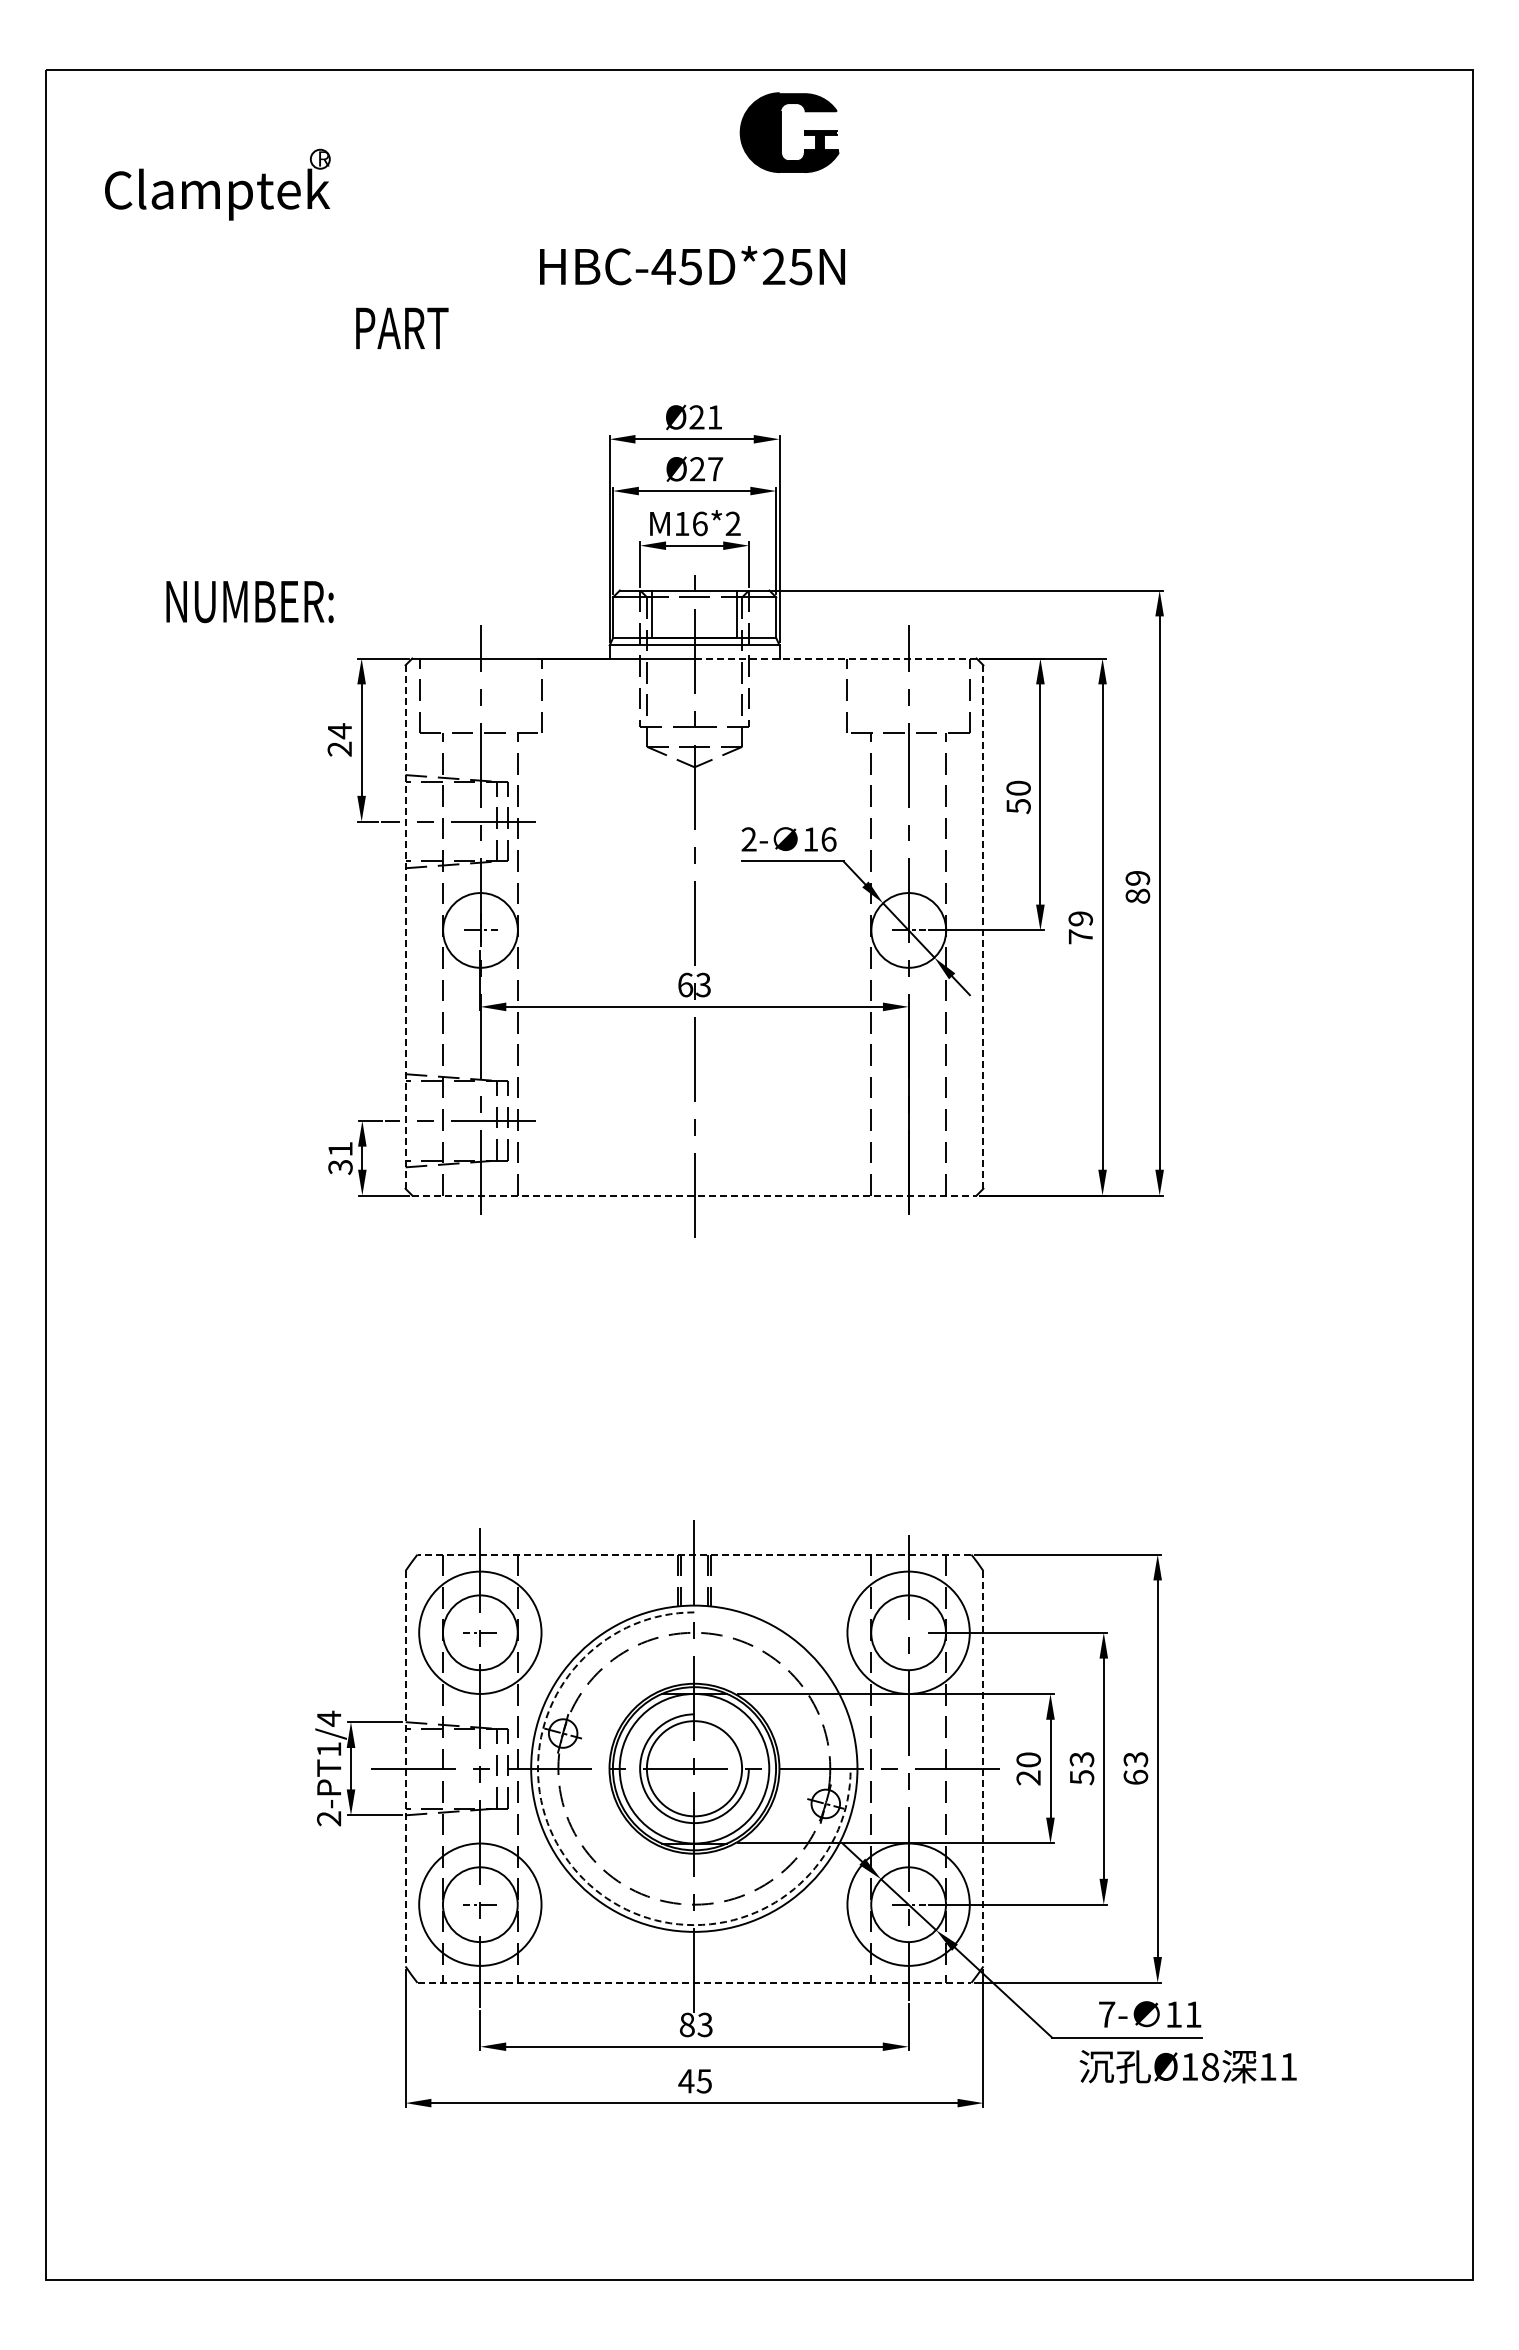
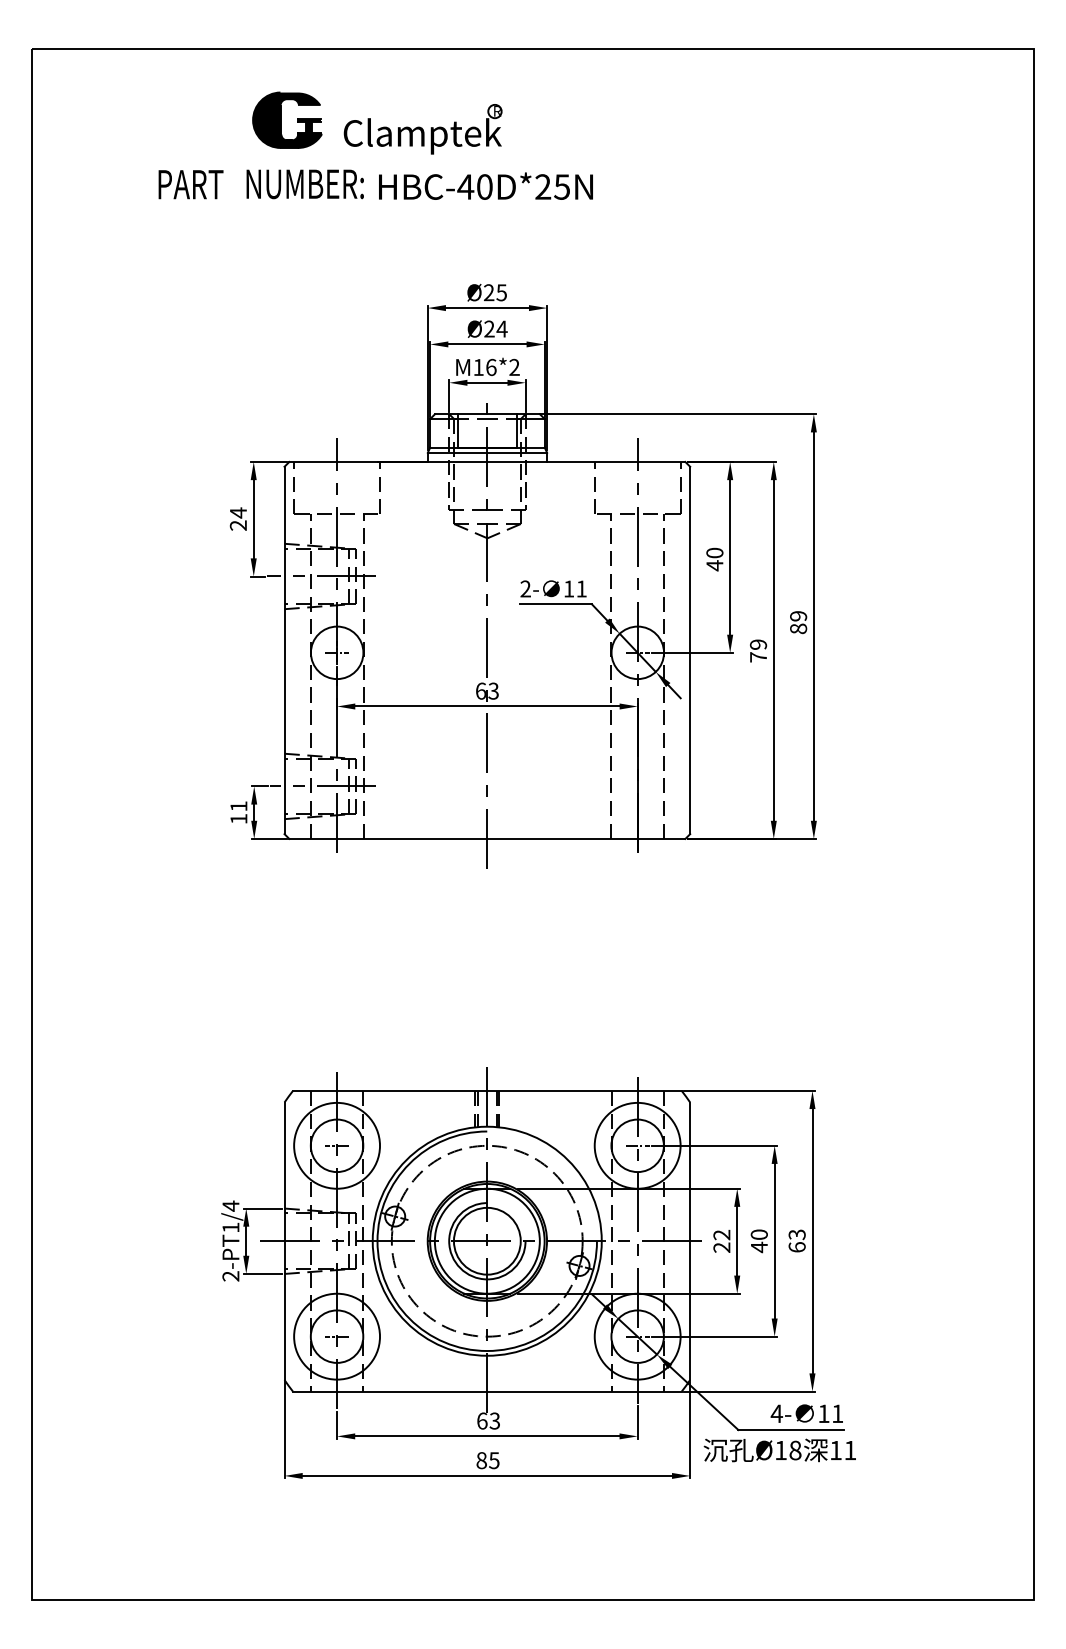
part: (781, 132) -> (281, 120), moved
part: (217, 184) -> (422, 129), moved
text: (690, 266) -> (484, 186), HBC-45D*25N -> HBC-40D*25N
text: (402, 327) -> (191, 184), moved
text: (714, 417) -> (501, 292), Ø21 -> Ø25
text: (715, 469) -> (502, 329), Ø27 -> Ø24
text: (249, 602) -> (304, 184), moved
line: (835, 658) -> (586, 461), dashed -> solid
text: (1018, 806) -> (714, 565), 50 -> 40
text: (828, 839) -> (581, 589), 16 -> 11
line: (405, 927) -> (284, 650), dashed -> solid
line: (983, 927) -> (690, 650), dashed -> solid
text: (340, 1167) -> (238, 819), 31 -> 11
line: (694, 1195) -> (487, 838), dashed -> solid
line: (694, 1554) -> (487, 1090), dashed -> solid
line: (908, 1632) -> (637, 1145), added
text: (1028, 1759) -> (721, 1234), 20 -> 22
line: (405, 1768) -> (284, 1241), dashed -> solid
line: (983, 1768) -> (690, 1241), dashed -> solid
text: (1081, 1768) -> (759, 1241), 53 -> 40
arc: (583, 1879) -> (409, 1318), dashed -> solid
line: (694, 1982) -> (487, 1391), dashed -> solid
text: (1106, 2014) -> (776, 1413), 7- -> 4-
text: (687, 2024) -> (482, 1420), 83 -> 63
text: (1187, 2066) -> (779, 1450), moved
text: (686, 2081) -> (481, 1460), 45 -> 85

